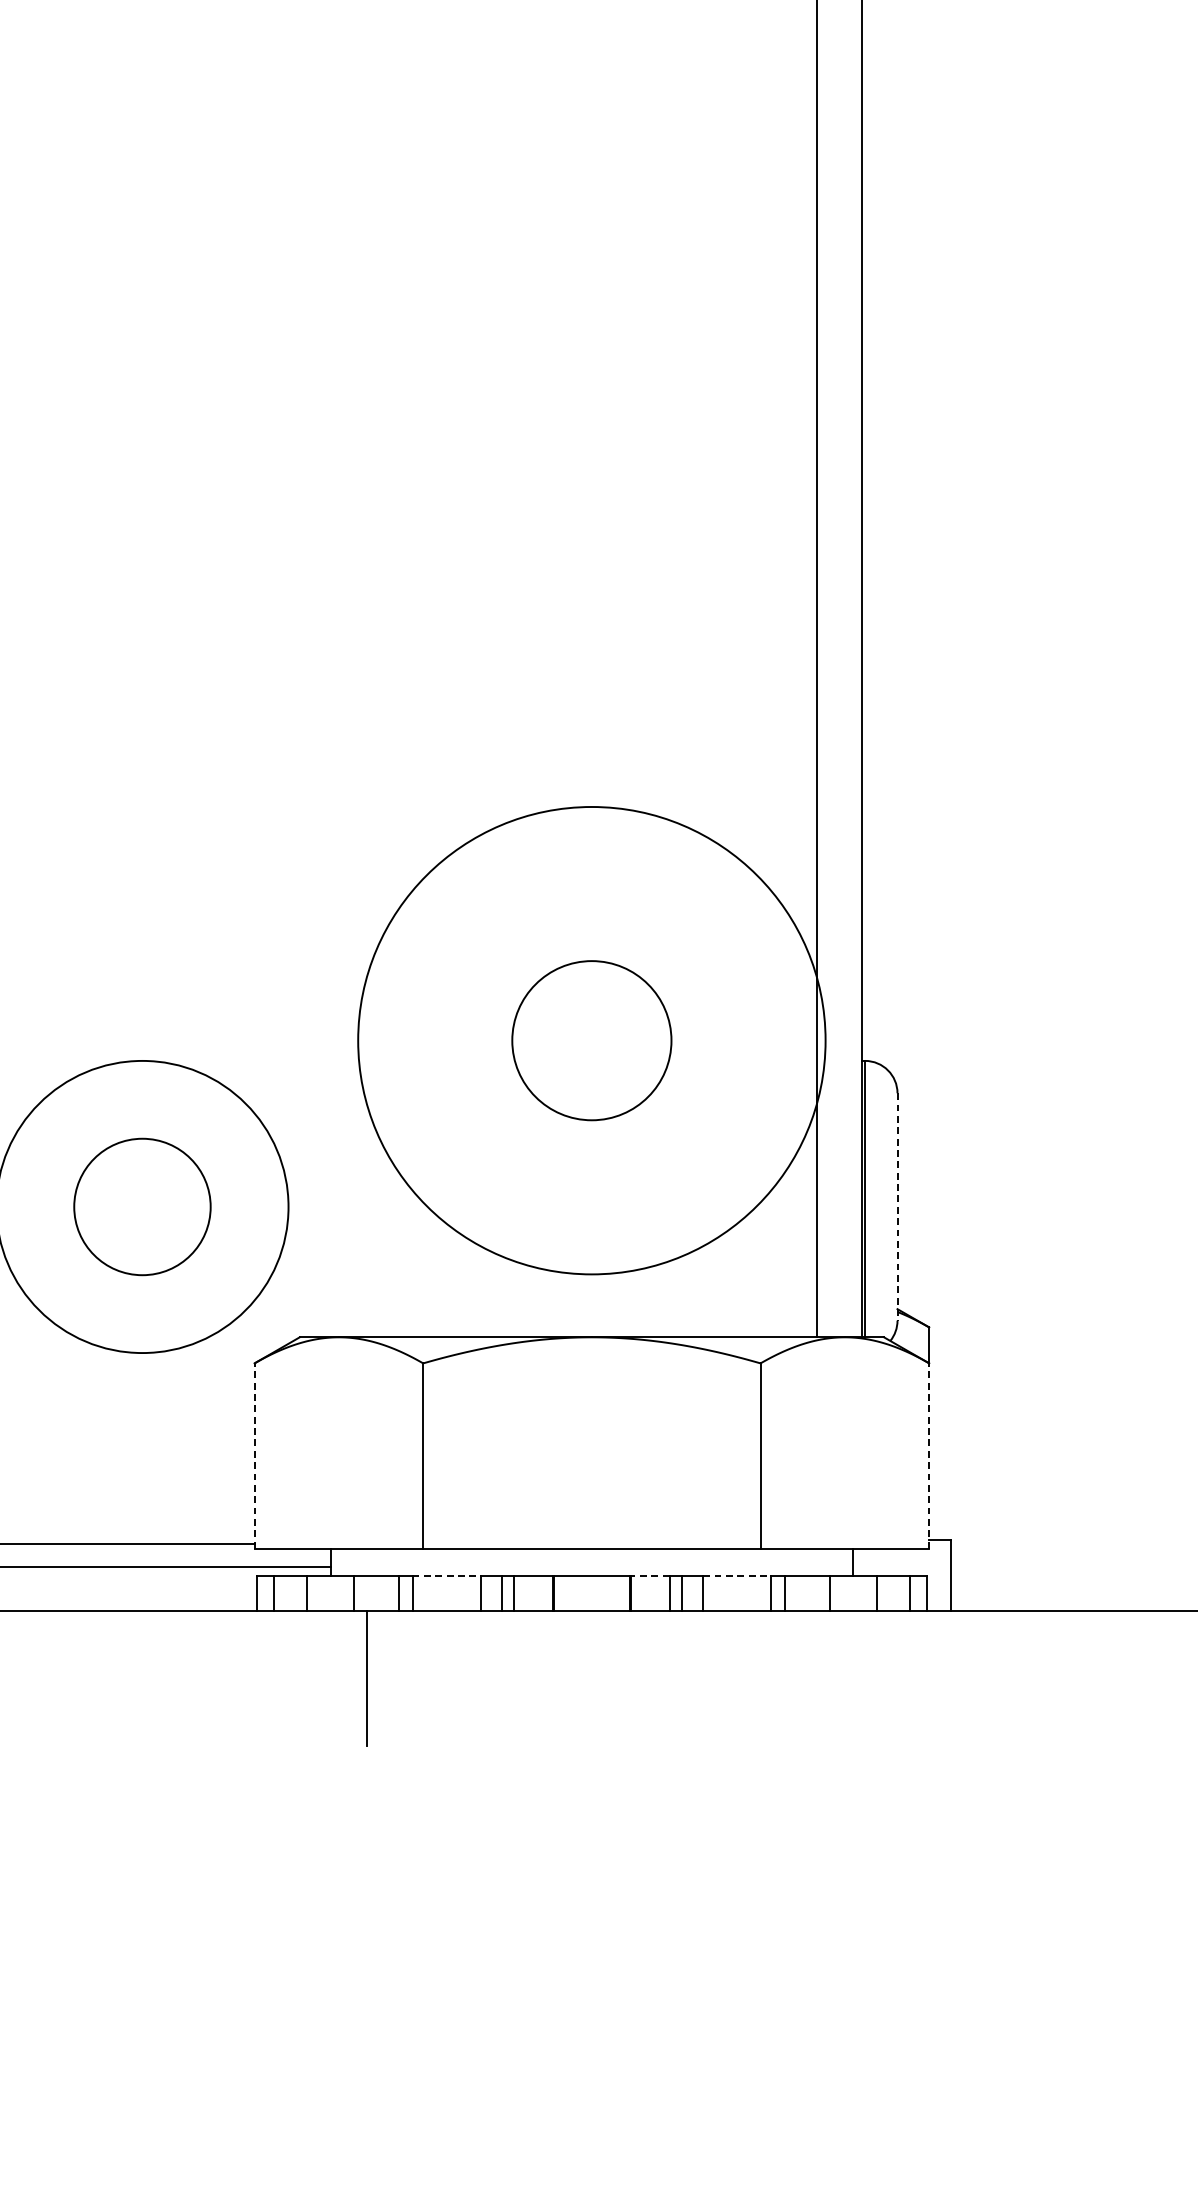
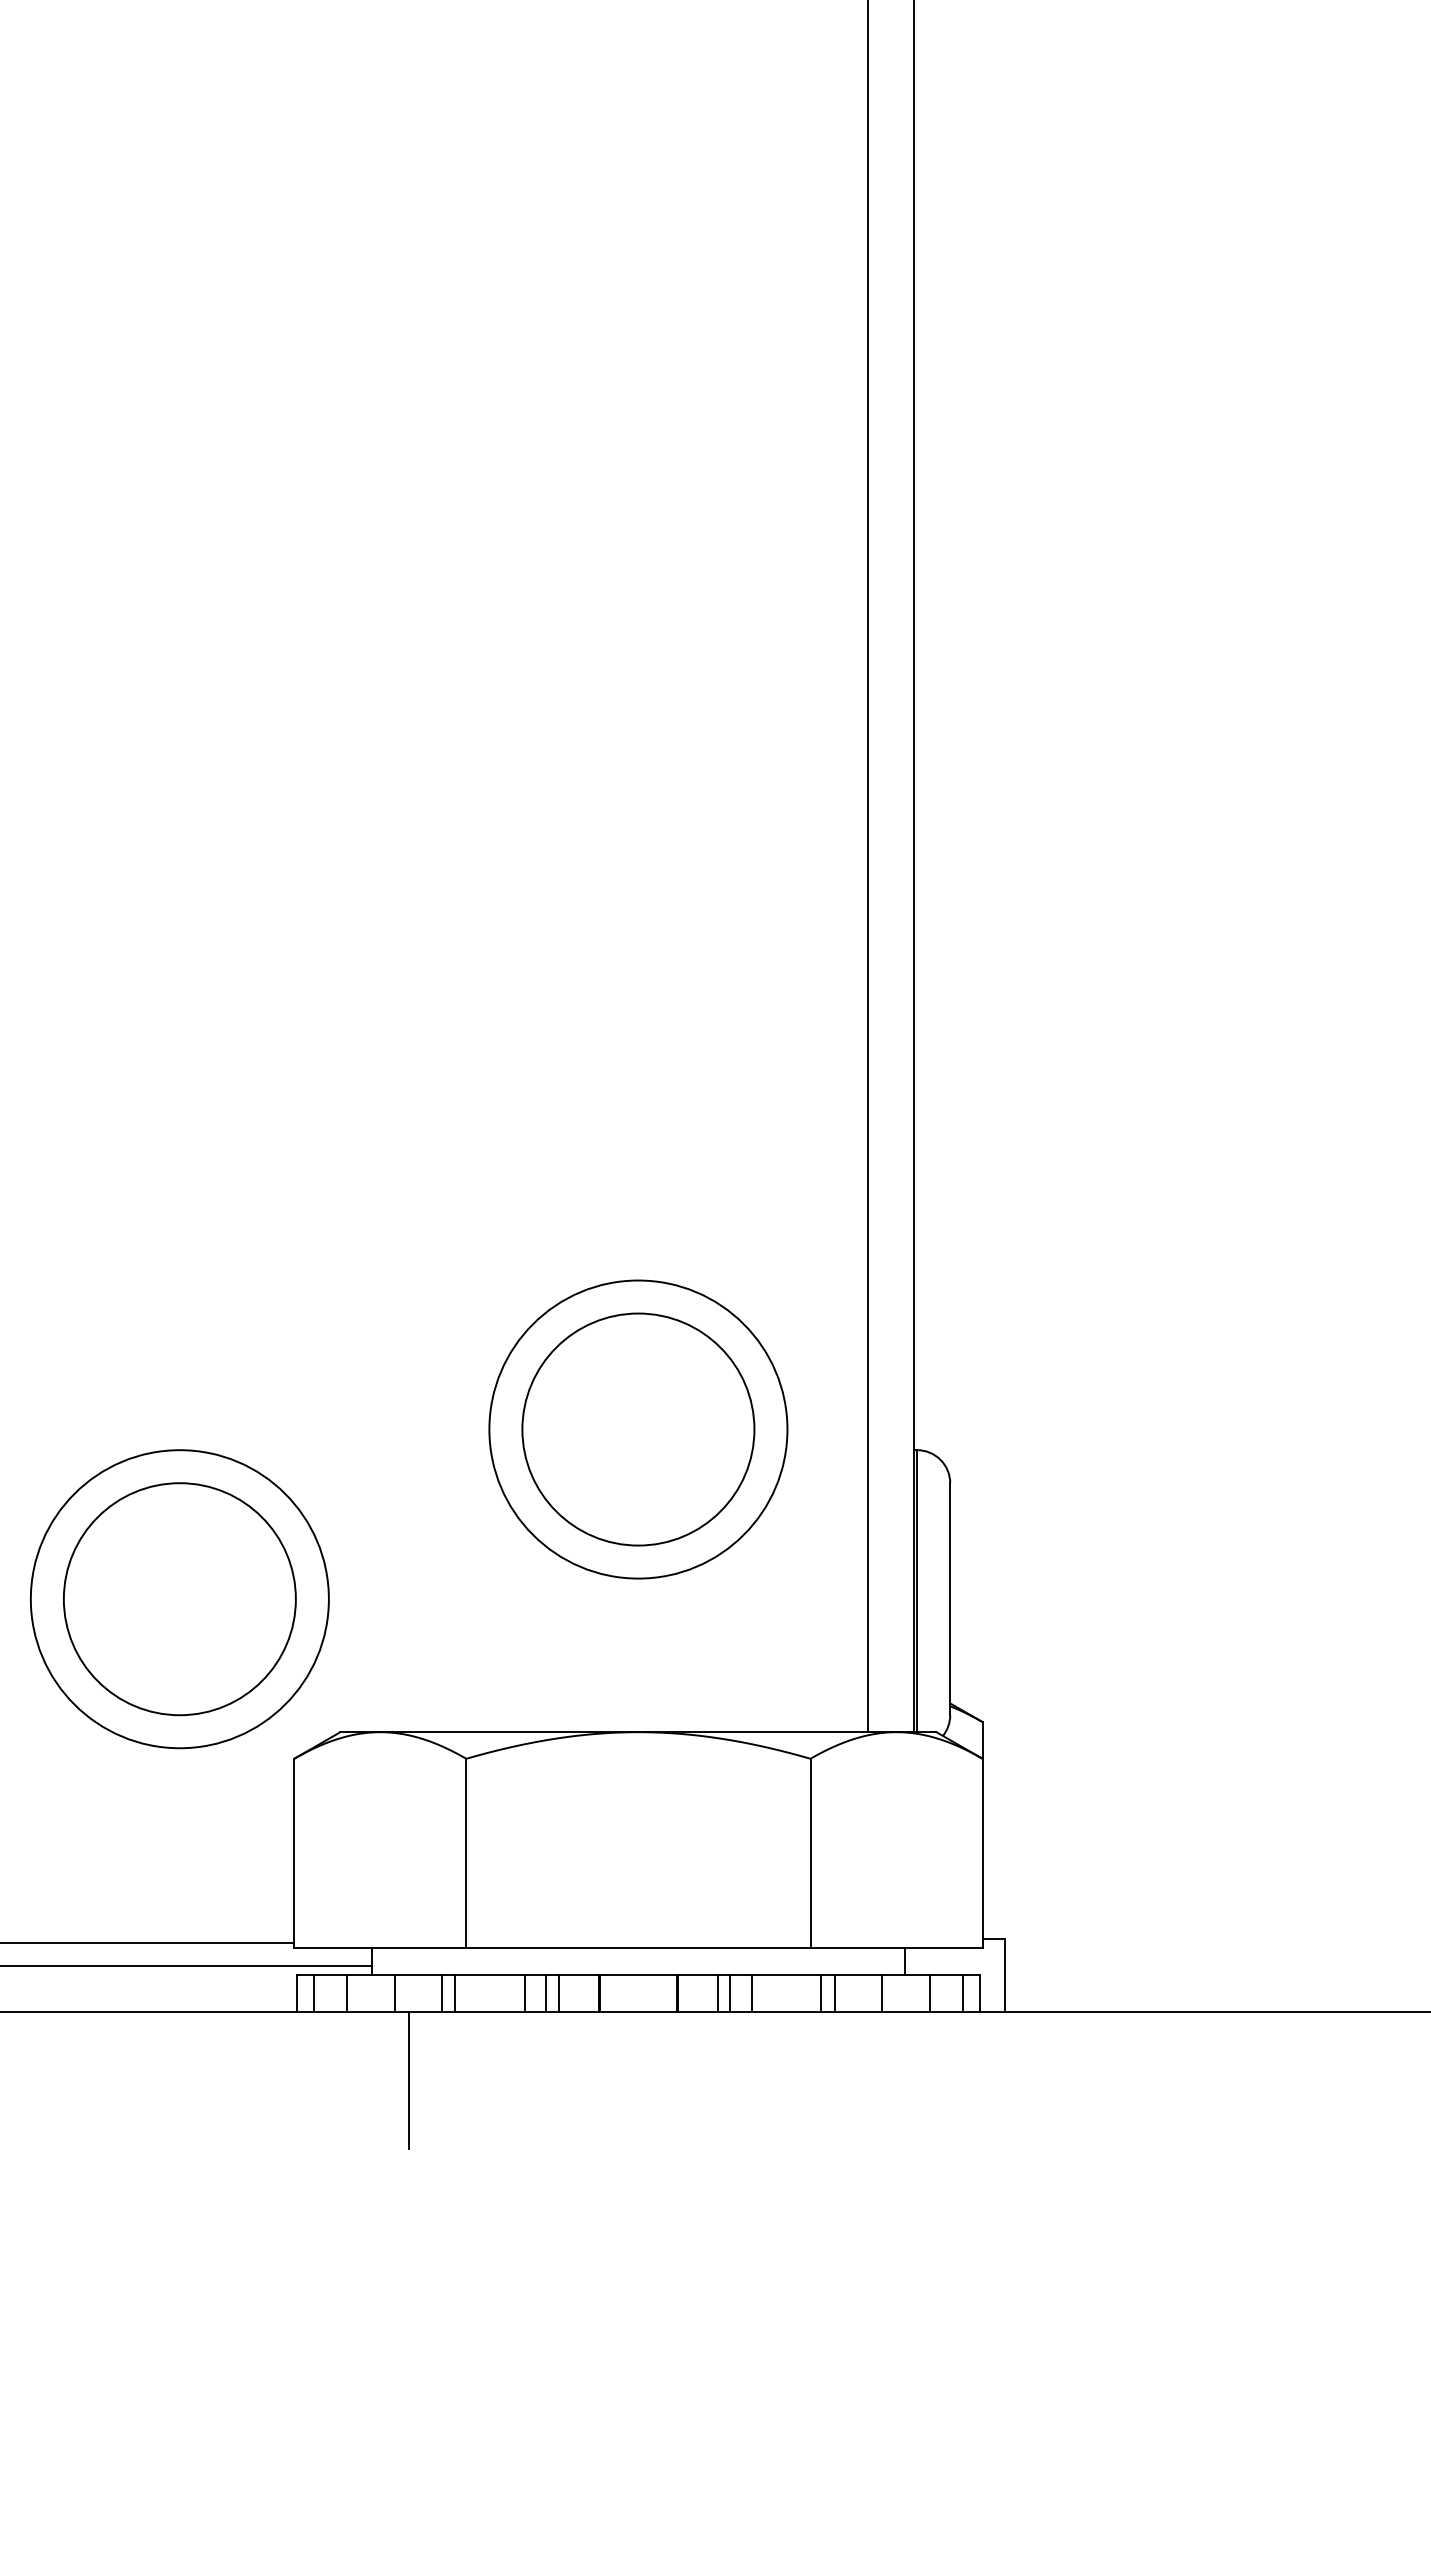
circle: (591, 1040) -> (638, 1429), size x0.62
circle: (591, 1040) -> (638, 1429), size x1.43
circle: (142, 1207) -> (179, 1599), size x1.67
line: (897, 1207) -> (950, 1599), dashed -> solid
line: (254, 1455) -> (294, 1852), dashed -> solid
line: (929, 1455) -> (982, 1852), dashed -> solid
line: (446, 1575) -> (490, 1975), dashed -> solid
line: (649, 1575) -> (697, 1975), dashed -> solid
line: (737, 1575) -> (786, 1975), dashed -> solid

